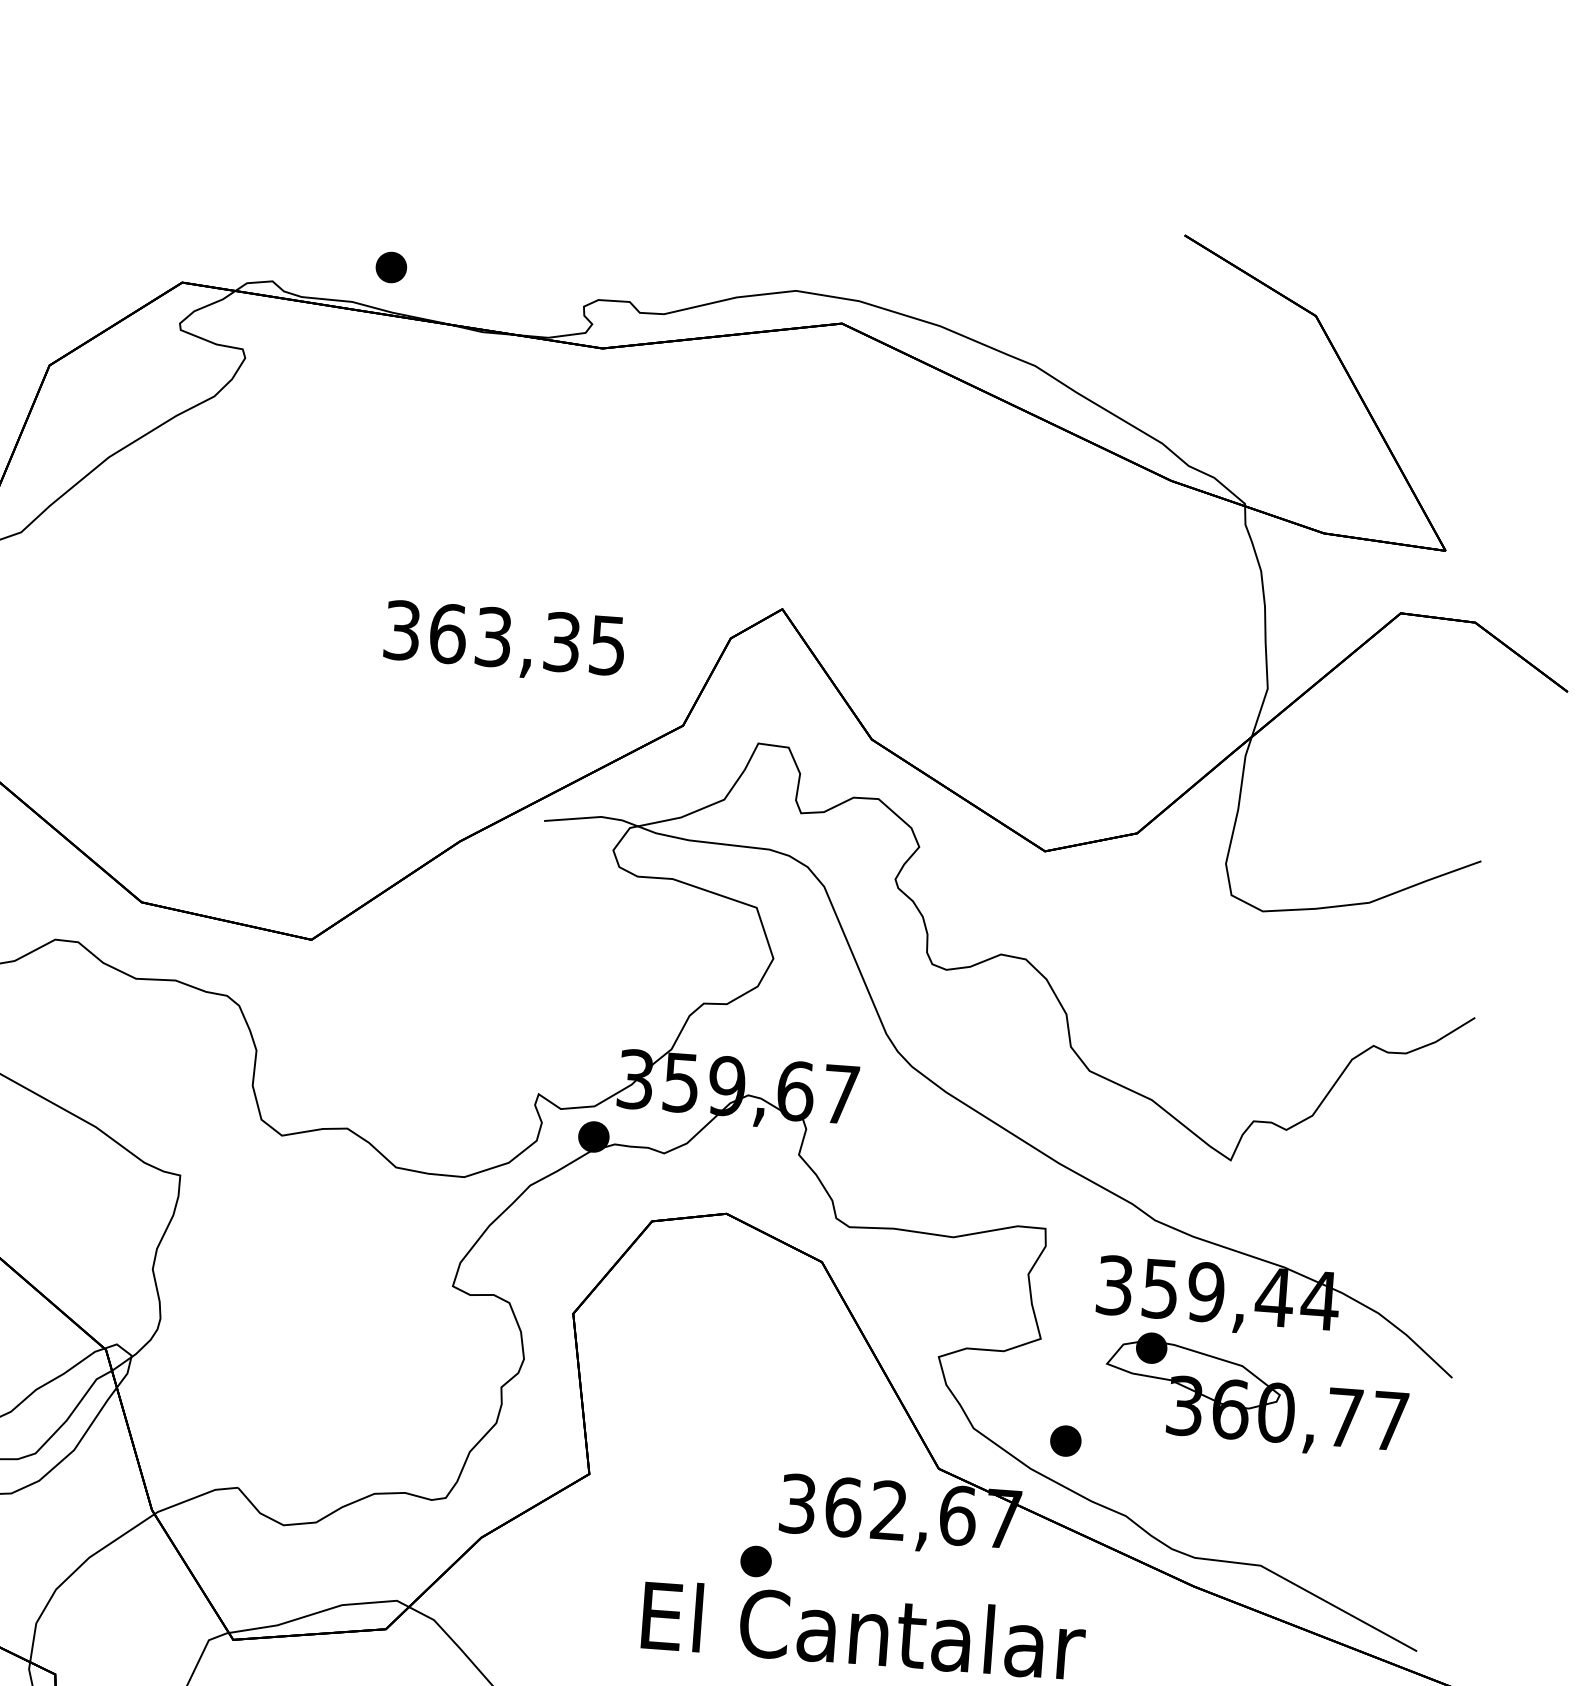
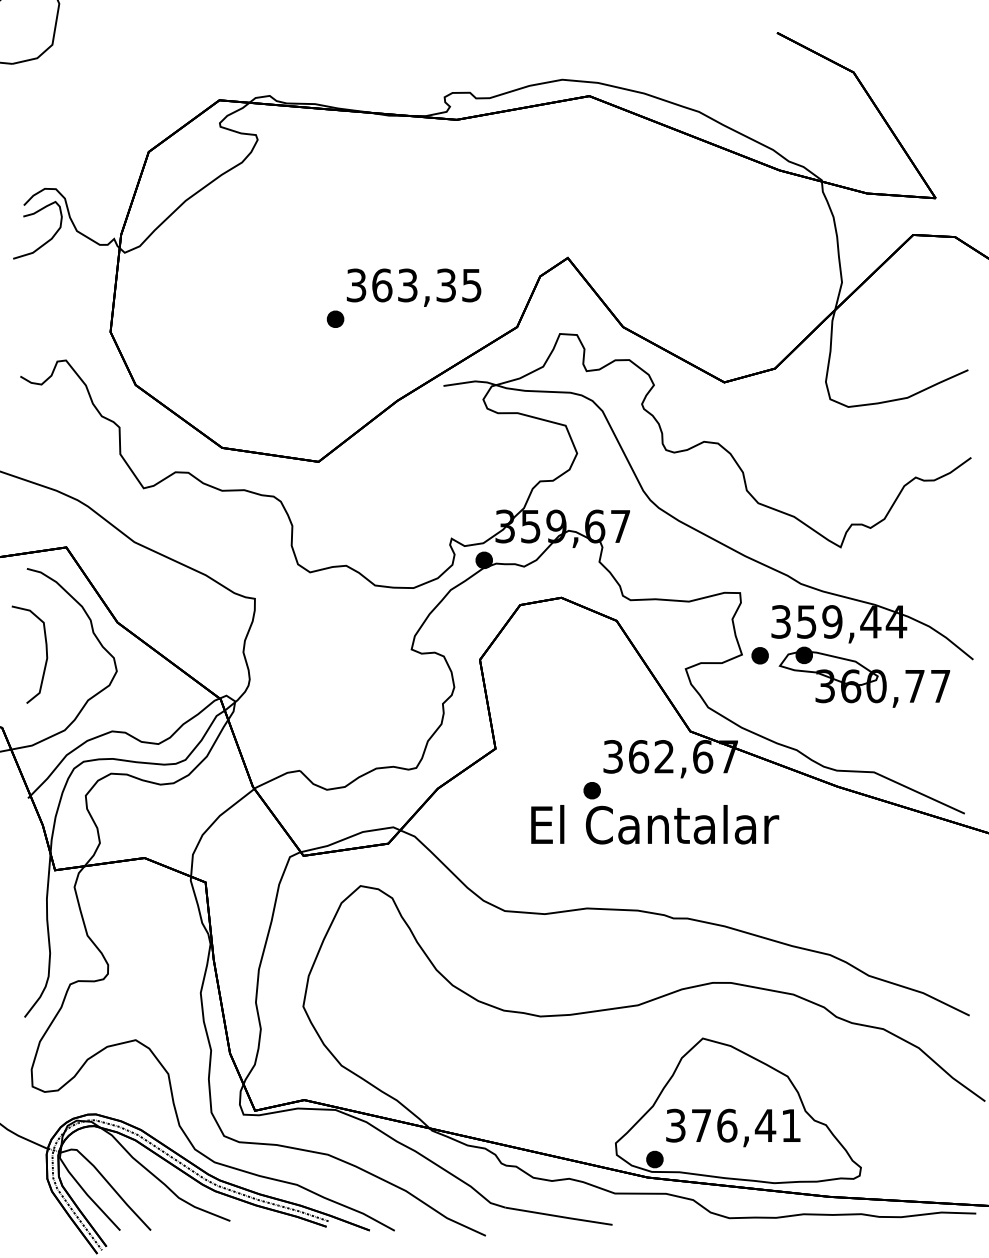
part: (391, 266) -> (335, 318), moved
part: (1064, 1440) -> (759, 655), moved

